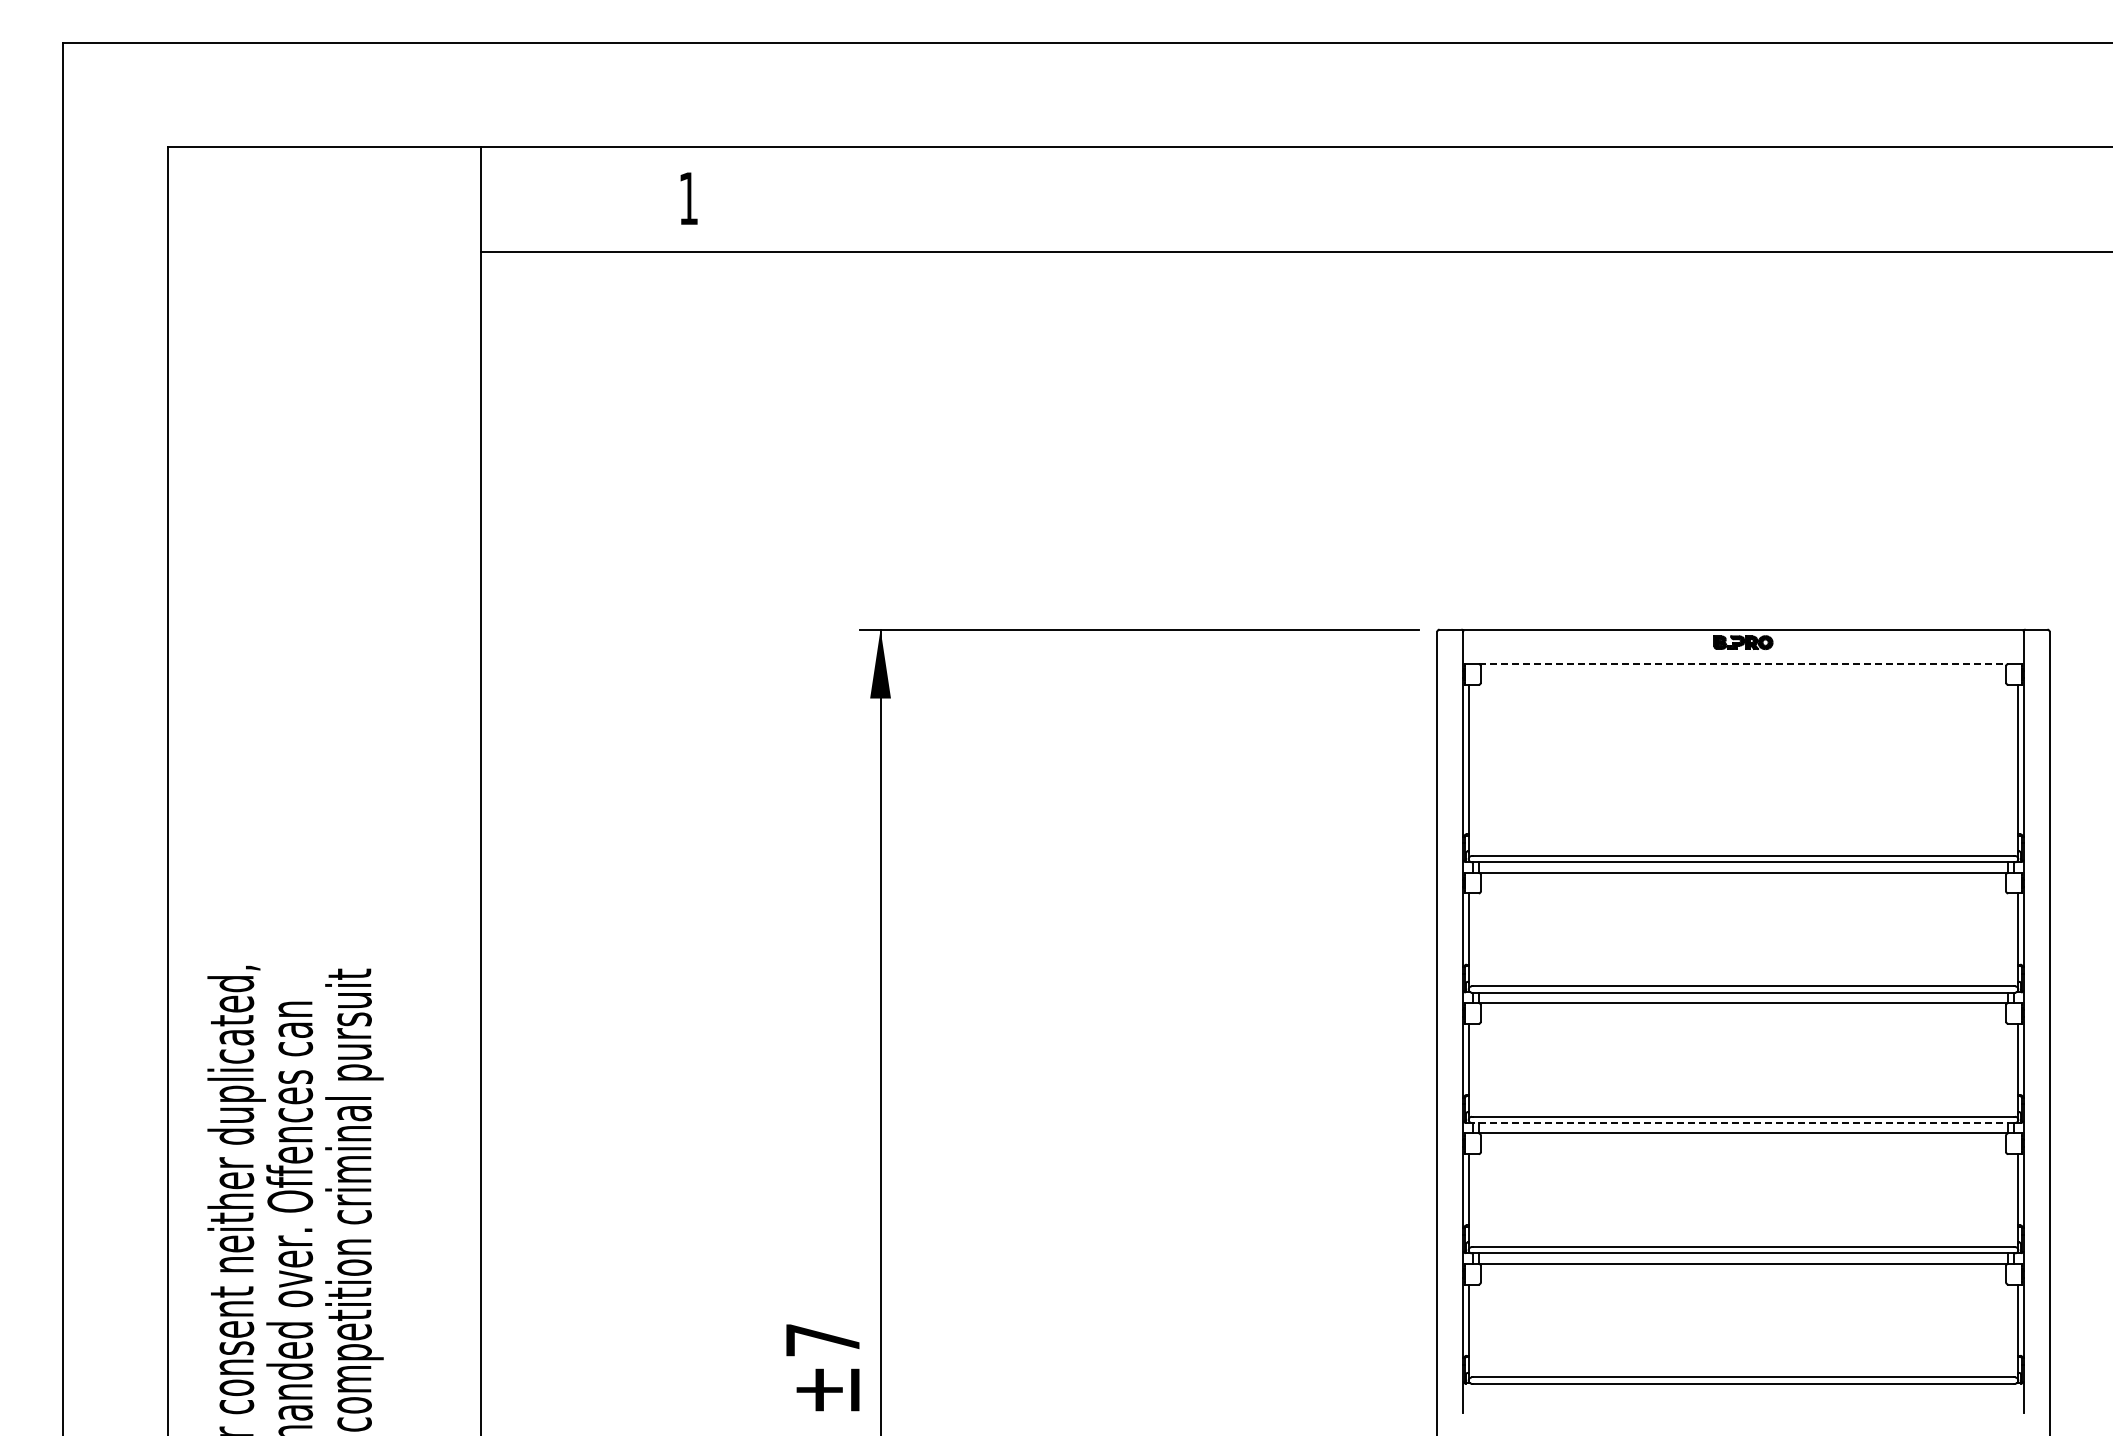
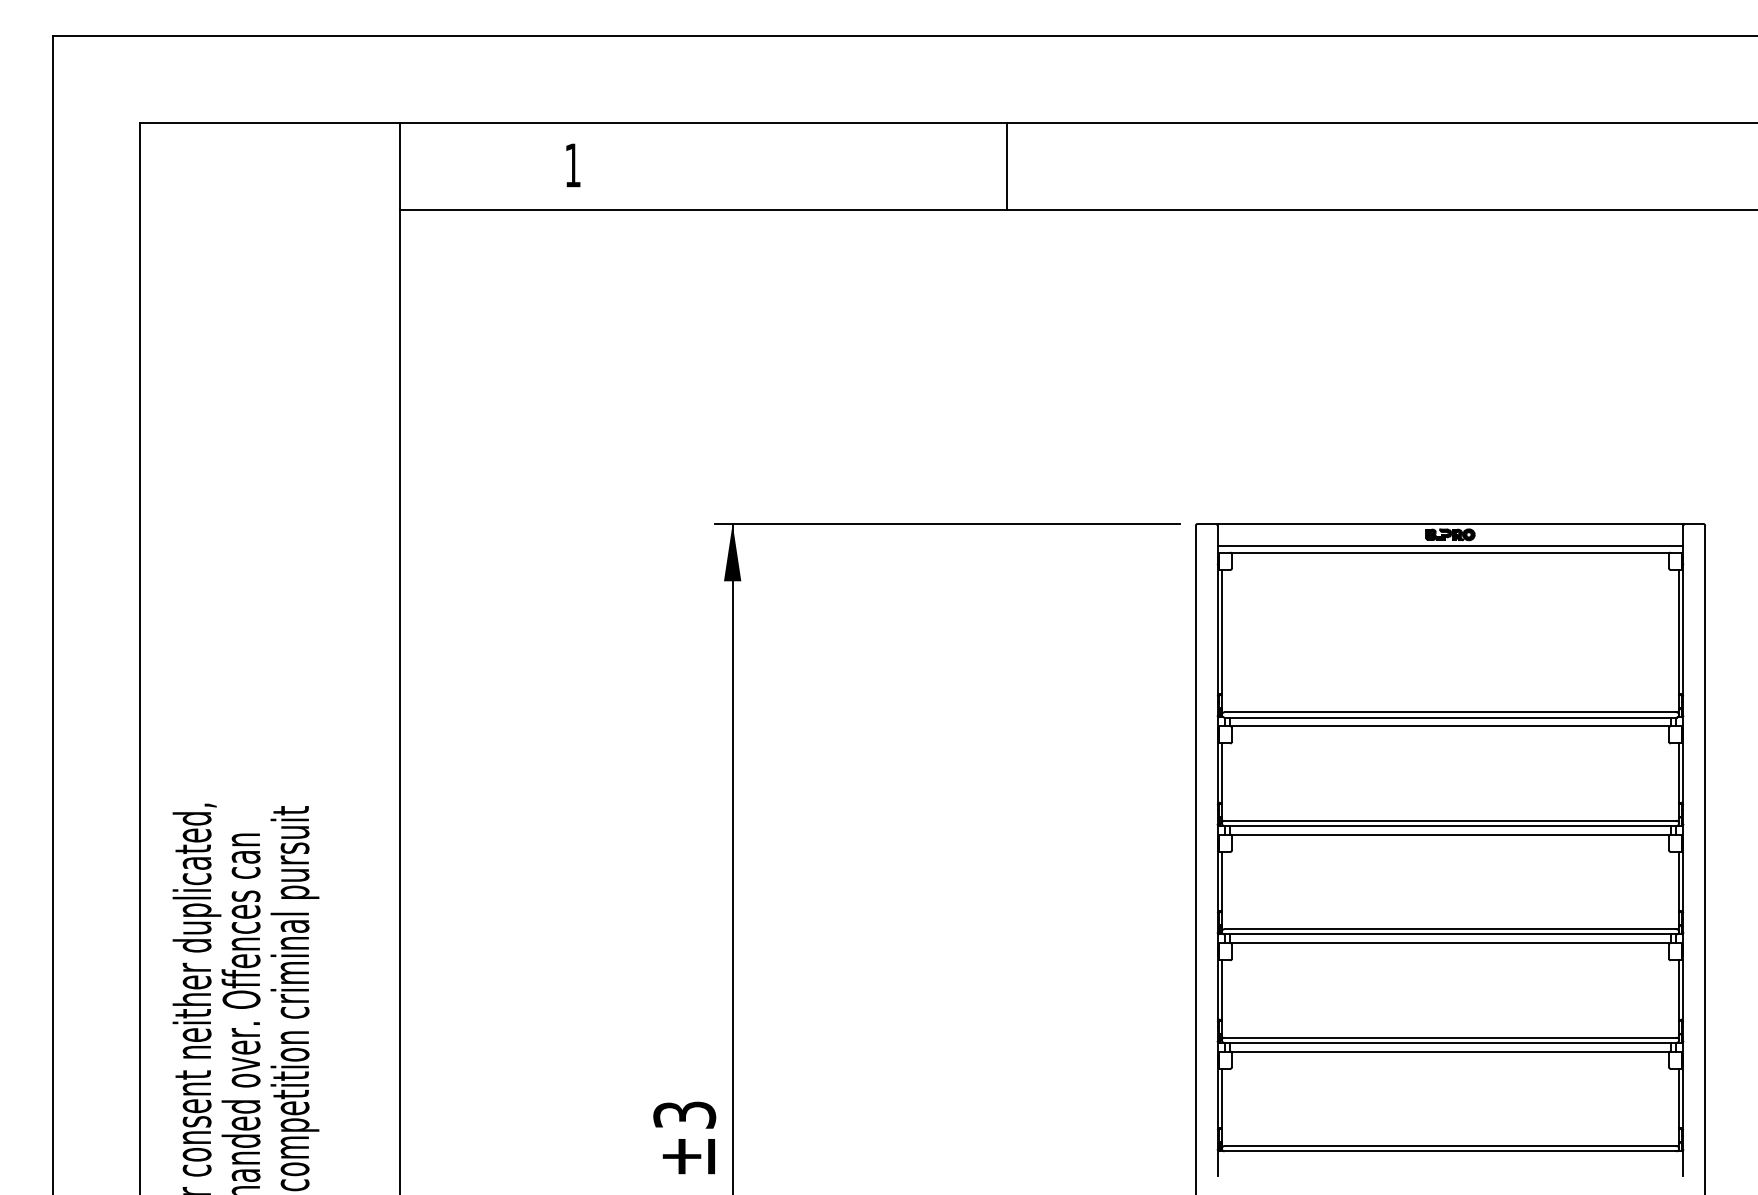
line: (1210, 199) -> (1007, 166), added
line: (1743, 655) -> (1450, 545), added
line: (1743, 664) -> (1450, 552), dashed -> solid
line: (1743, 1123) -> (1450, 934), dashed -> solid
text: (822, 1340) -> (684, 1115), ±7 -> ±3

